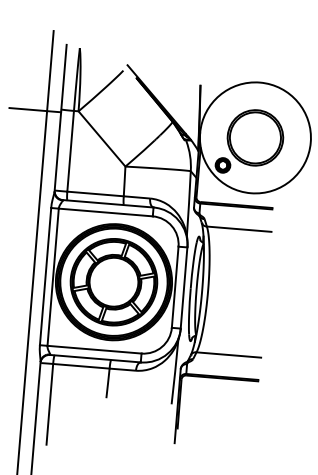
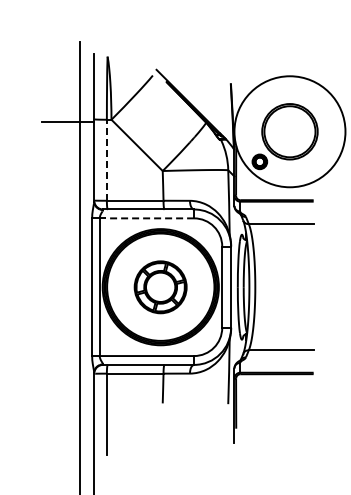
line: (70, 150) -> (106, 159), solid -> dashed
line: (105, 212) -> (146, 218), solid -> dashed
part: (113, 282) -> (160, 287), size x0.6

